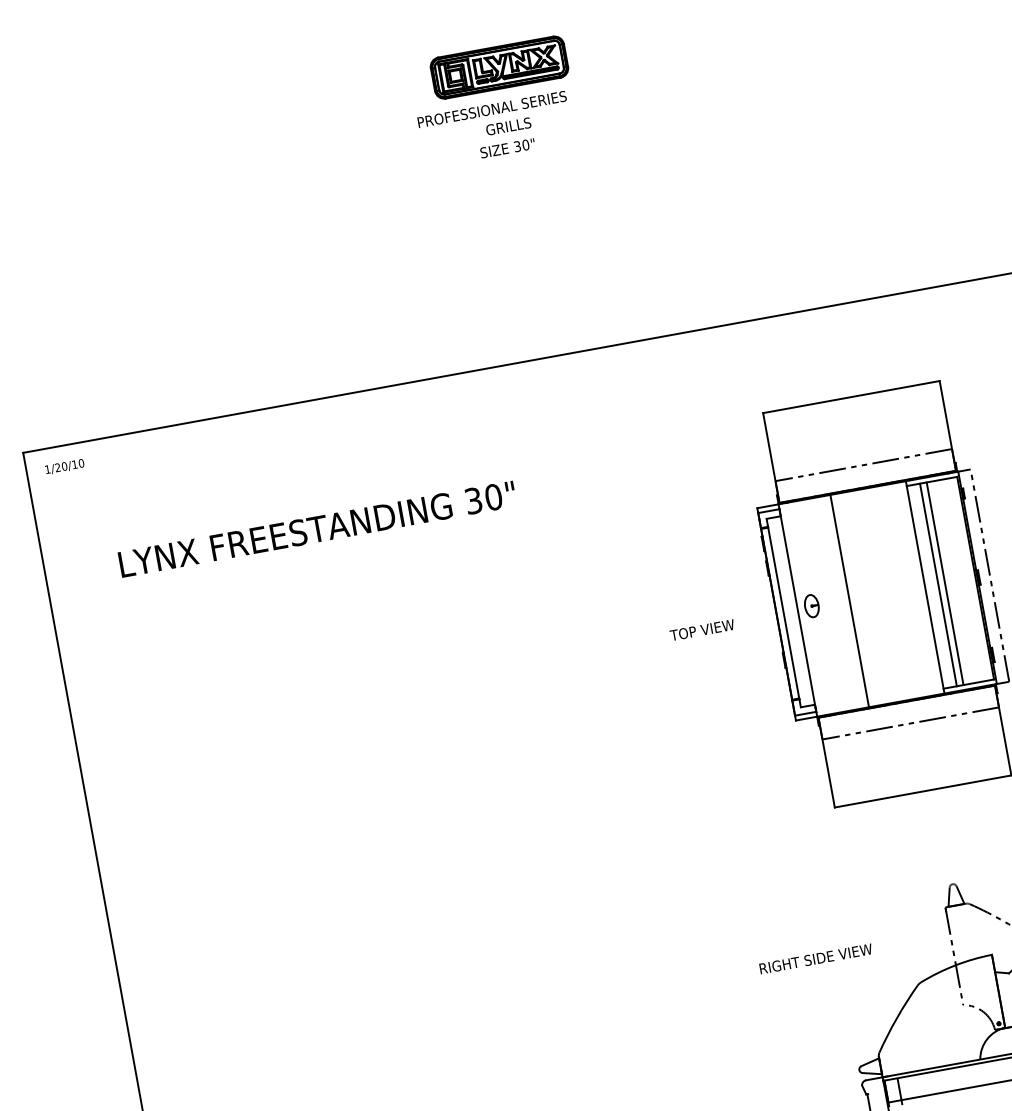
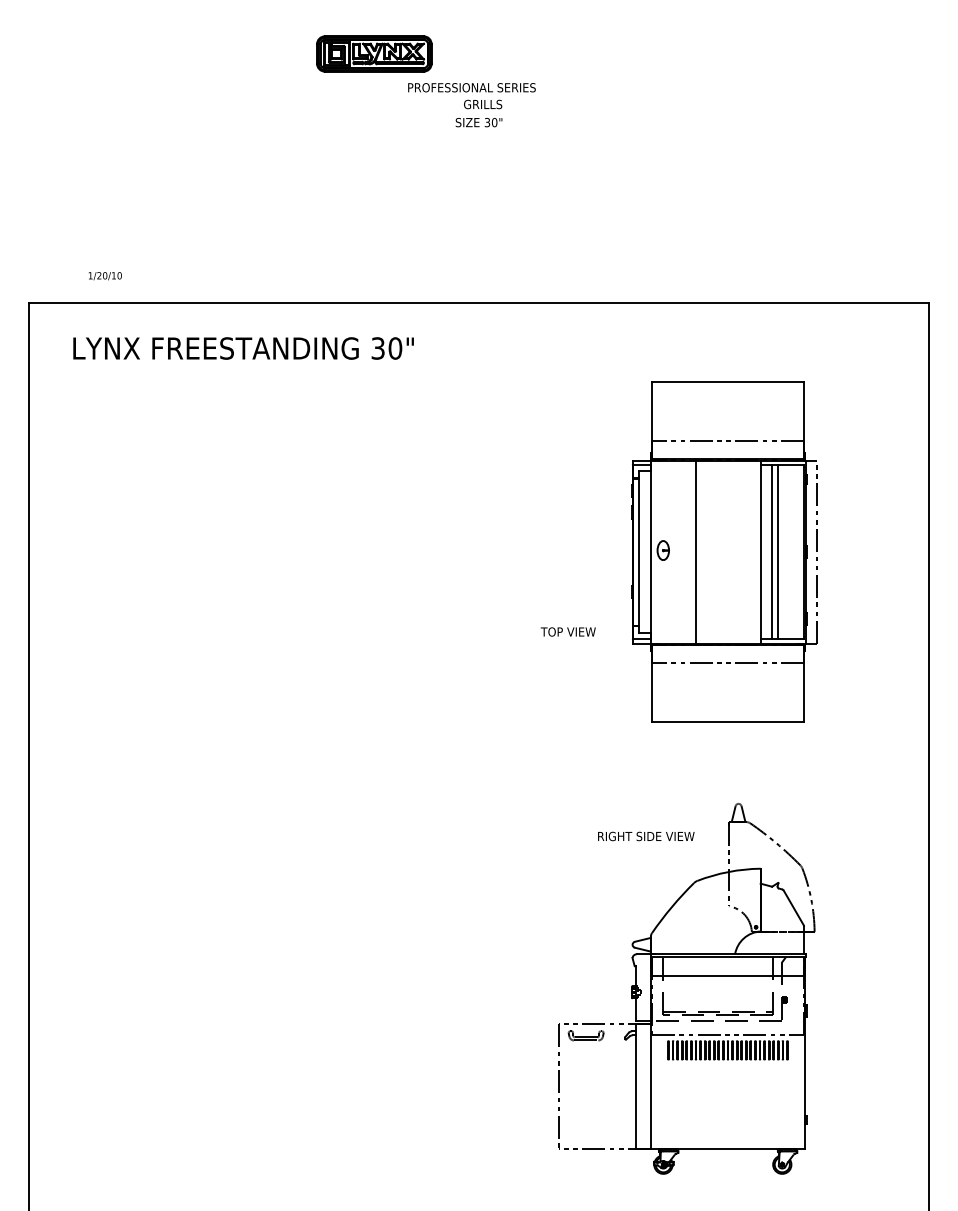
part: (499, 67) -> (374, 53), moved
text: (64, 467) -> (104, 276), moved
text: (317, 529) -> (243, 348), moved
text: (701, 629) -> (567, 631), moved
text: (816, 958) -> (646, 836), moved

